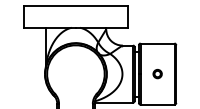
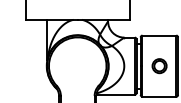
part: (157, 73) -> (159, 65), size x1.67

